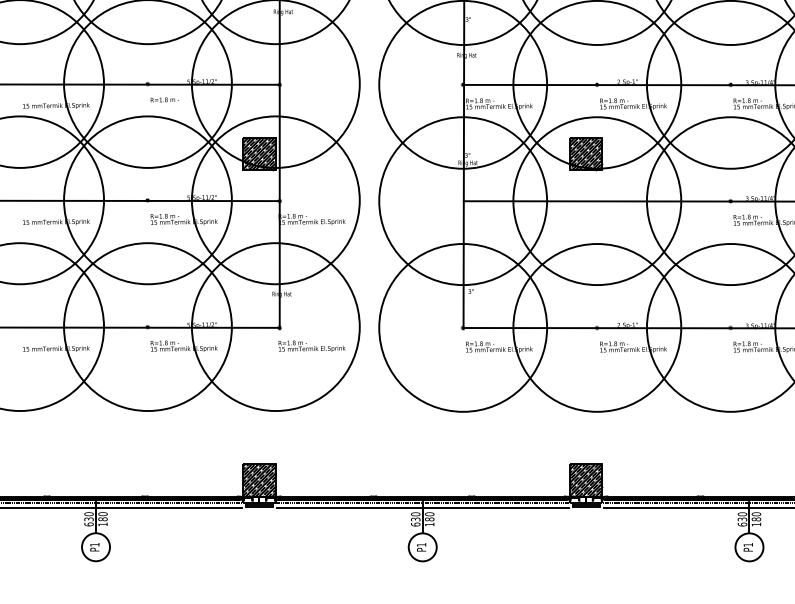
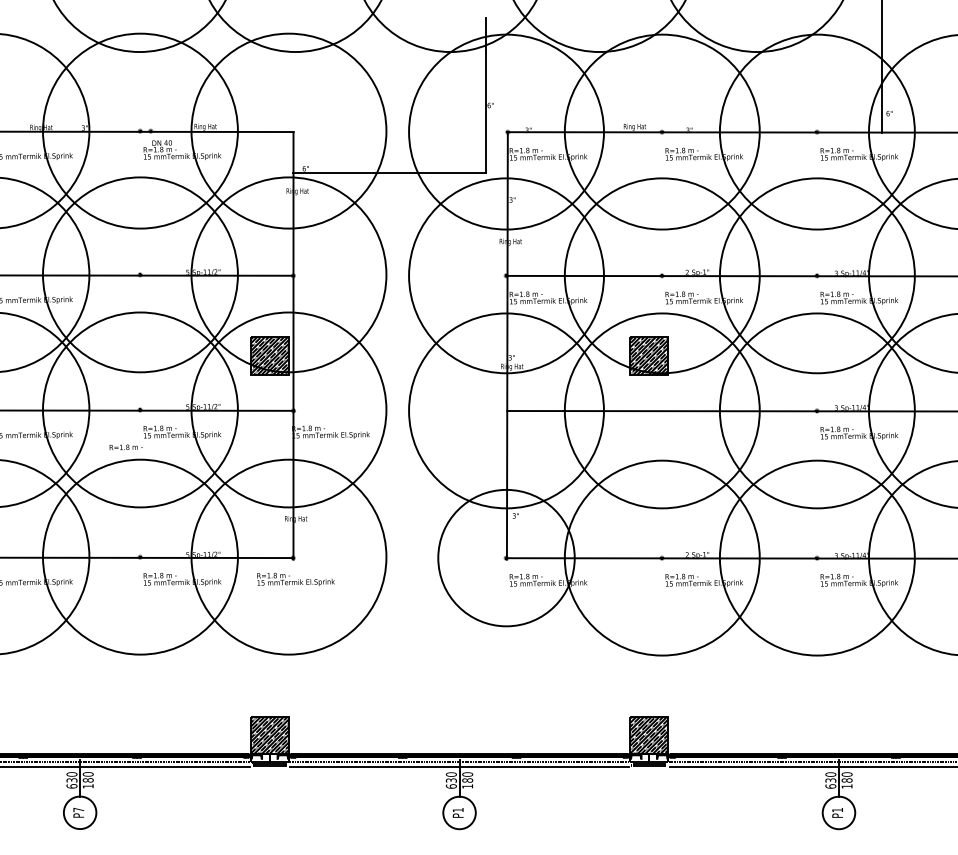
text: (164, 100) -> (125, 447), moved
circle: (463, 327) -> (506, 557), size x0.7
text: (311, 345) -> (295, 578), moved
text: (94, 544) -> (78, 809), P1 -> P7

